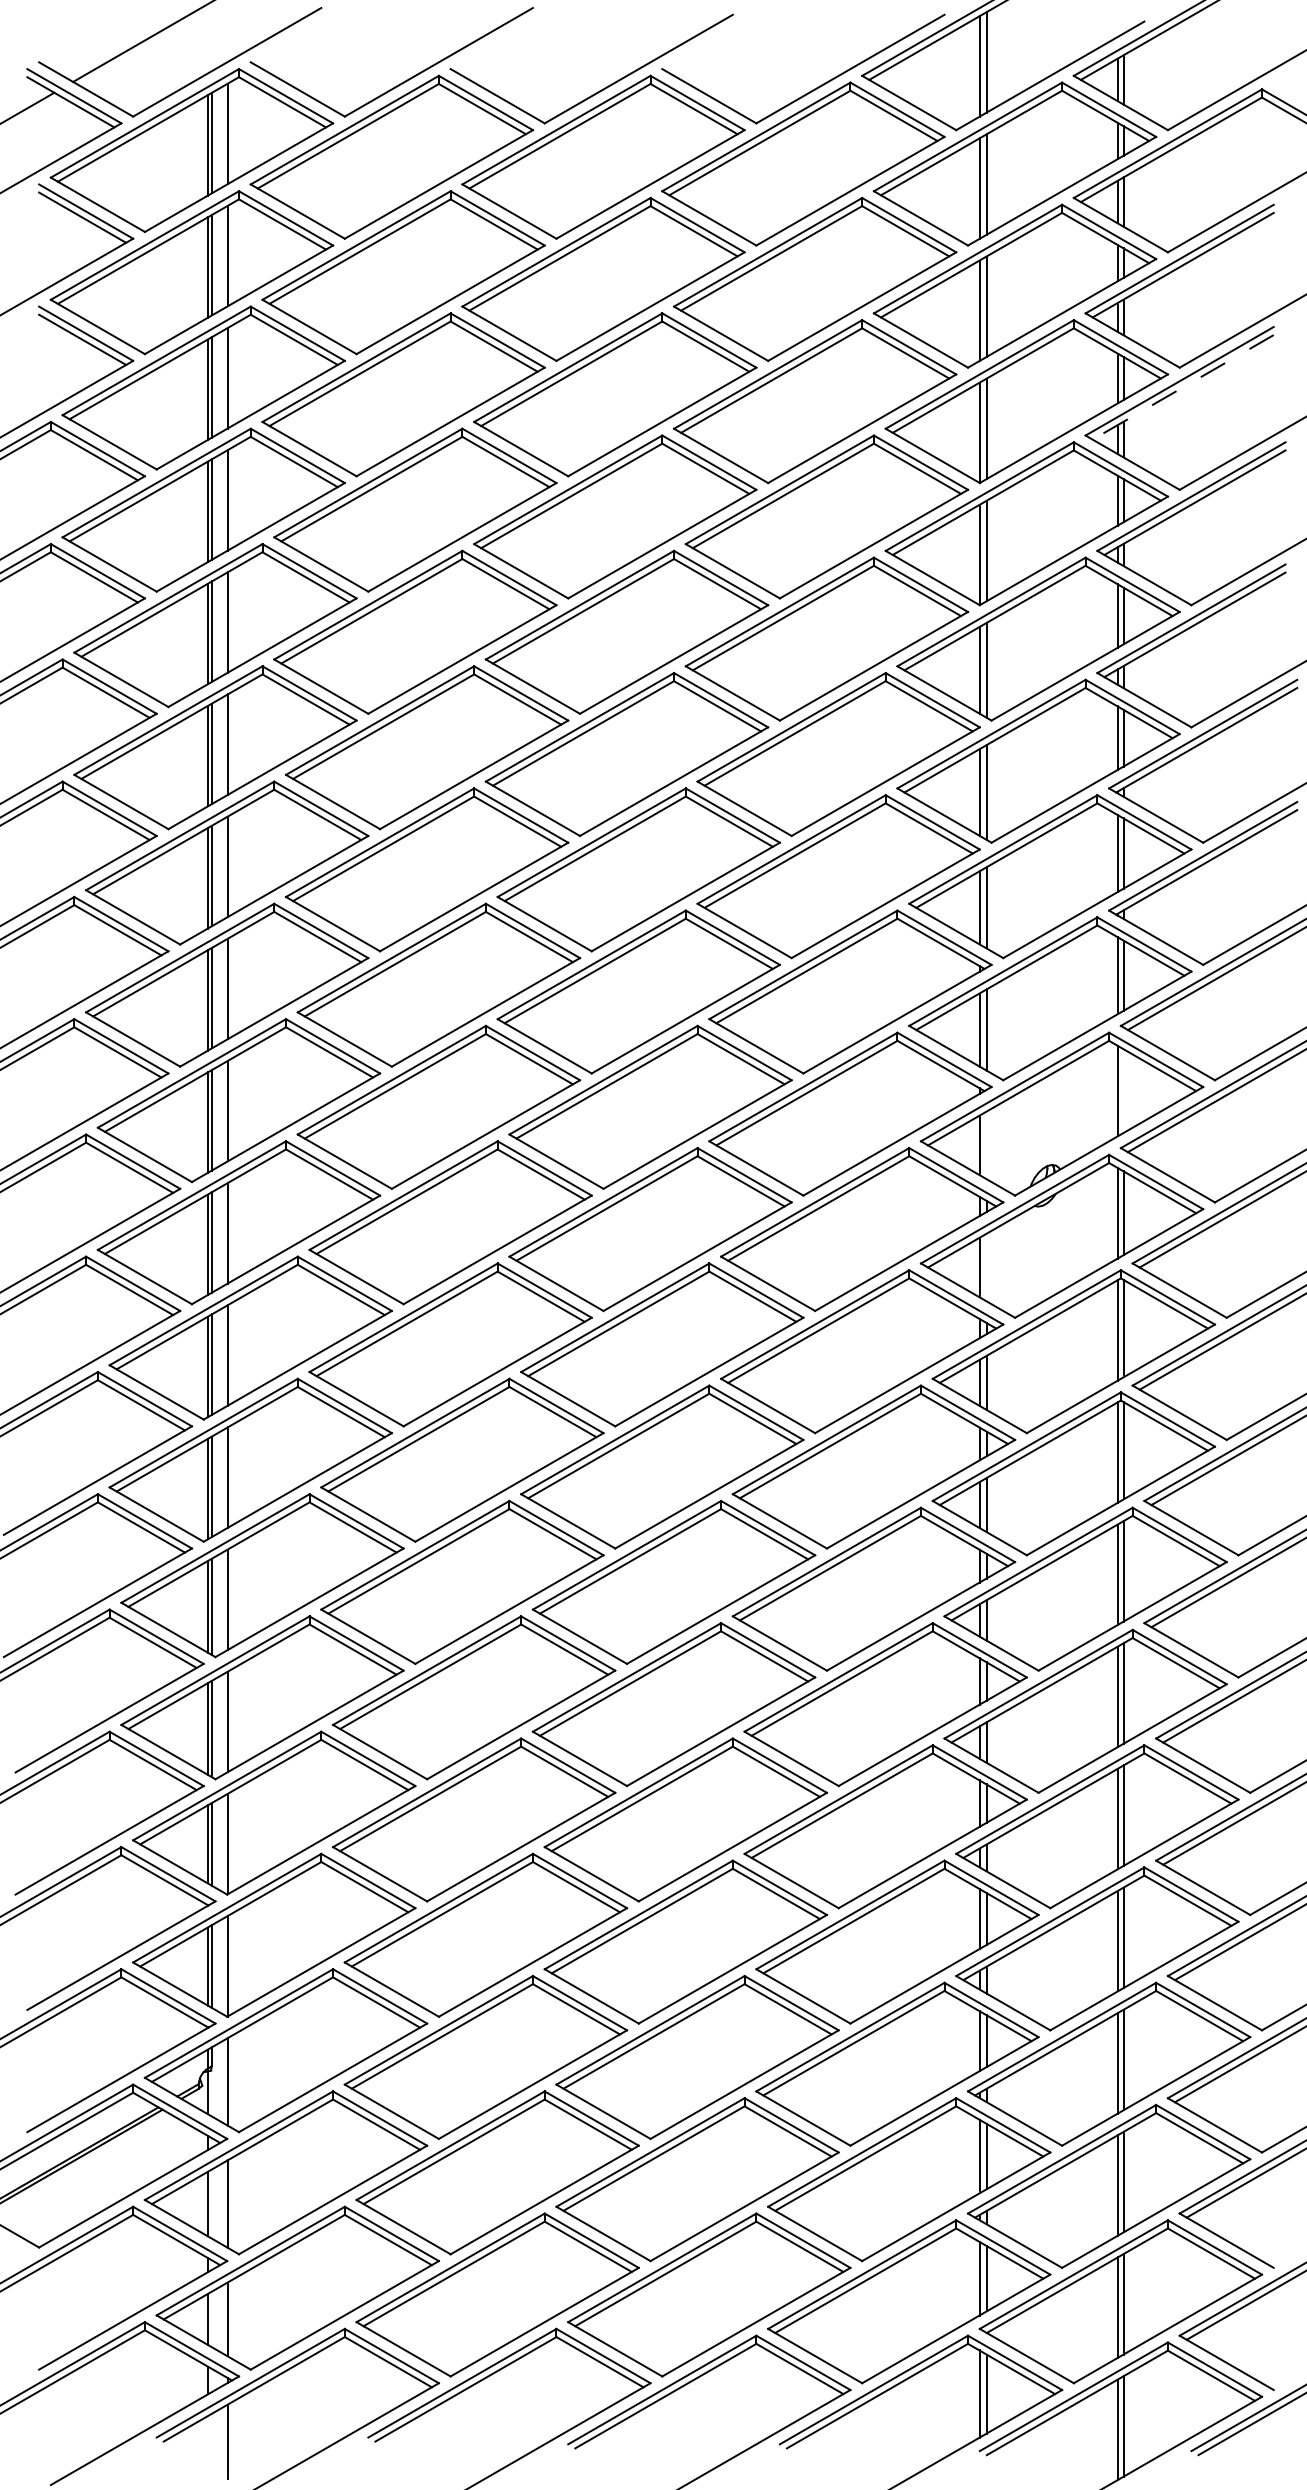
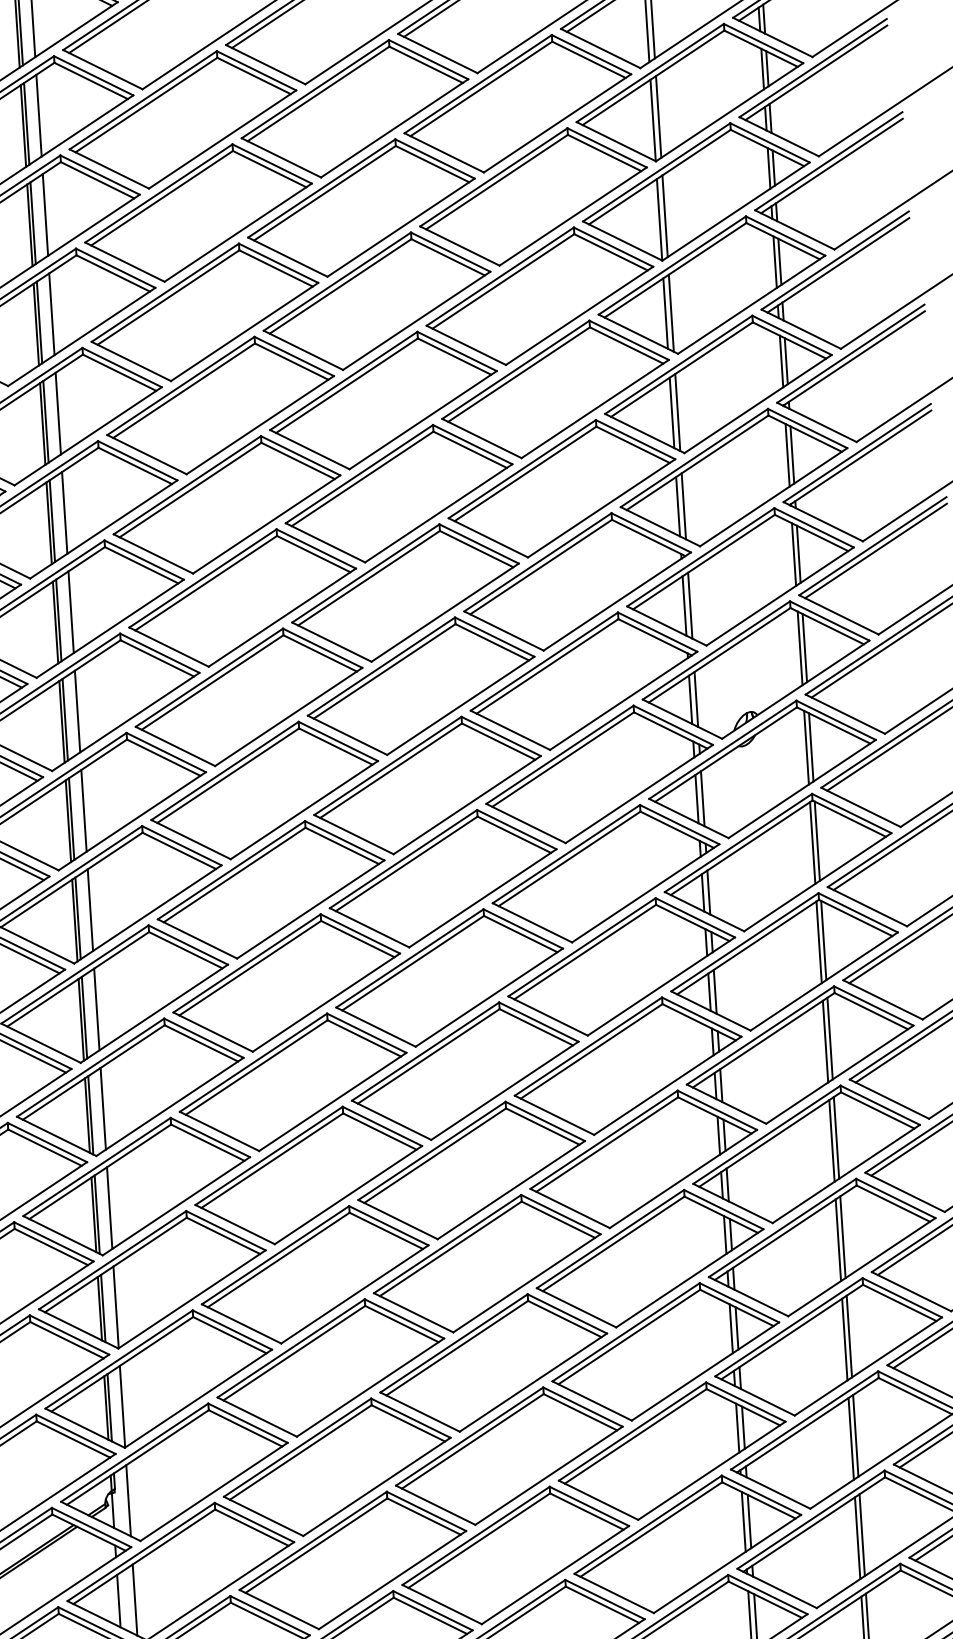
line: (1183, 387) -> (816, 72), dashed -> solid
line: (1123, 1091) -> (804, 648), added
line: (986, 1145) -> (696, 699), added
line: (986, 1267) -> (702, 798), added

